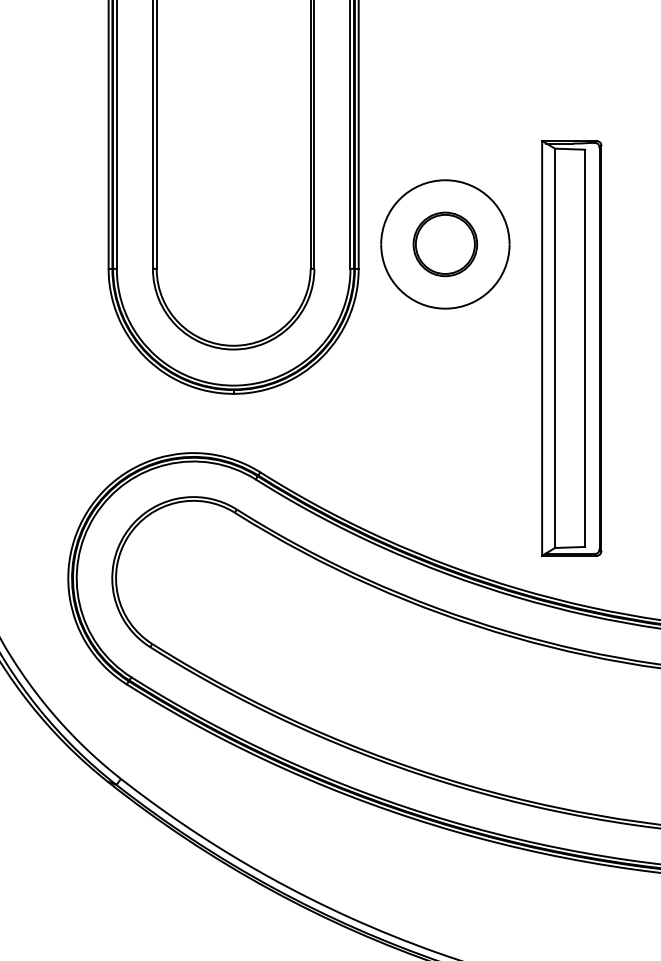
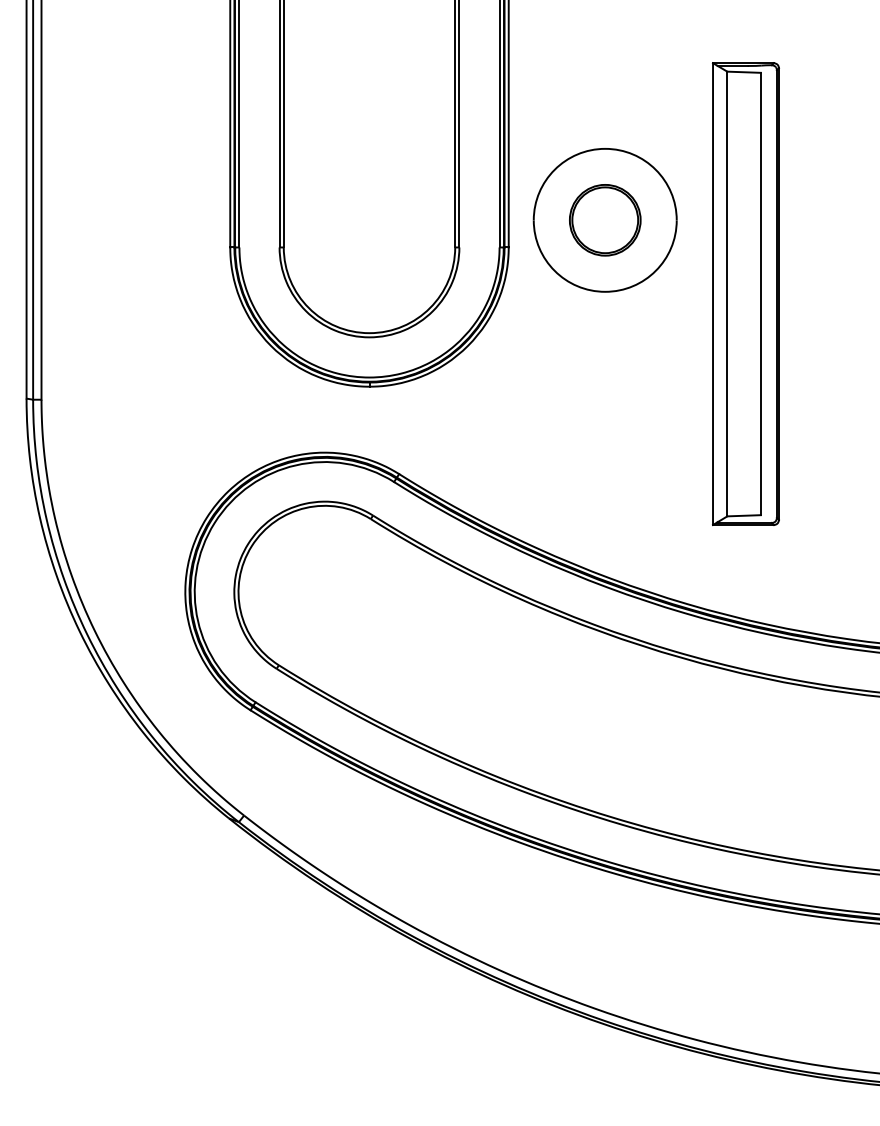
part: (571, 348) -> (745, 294), moved

